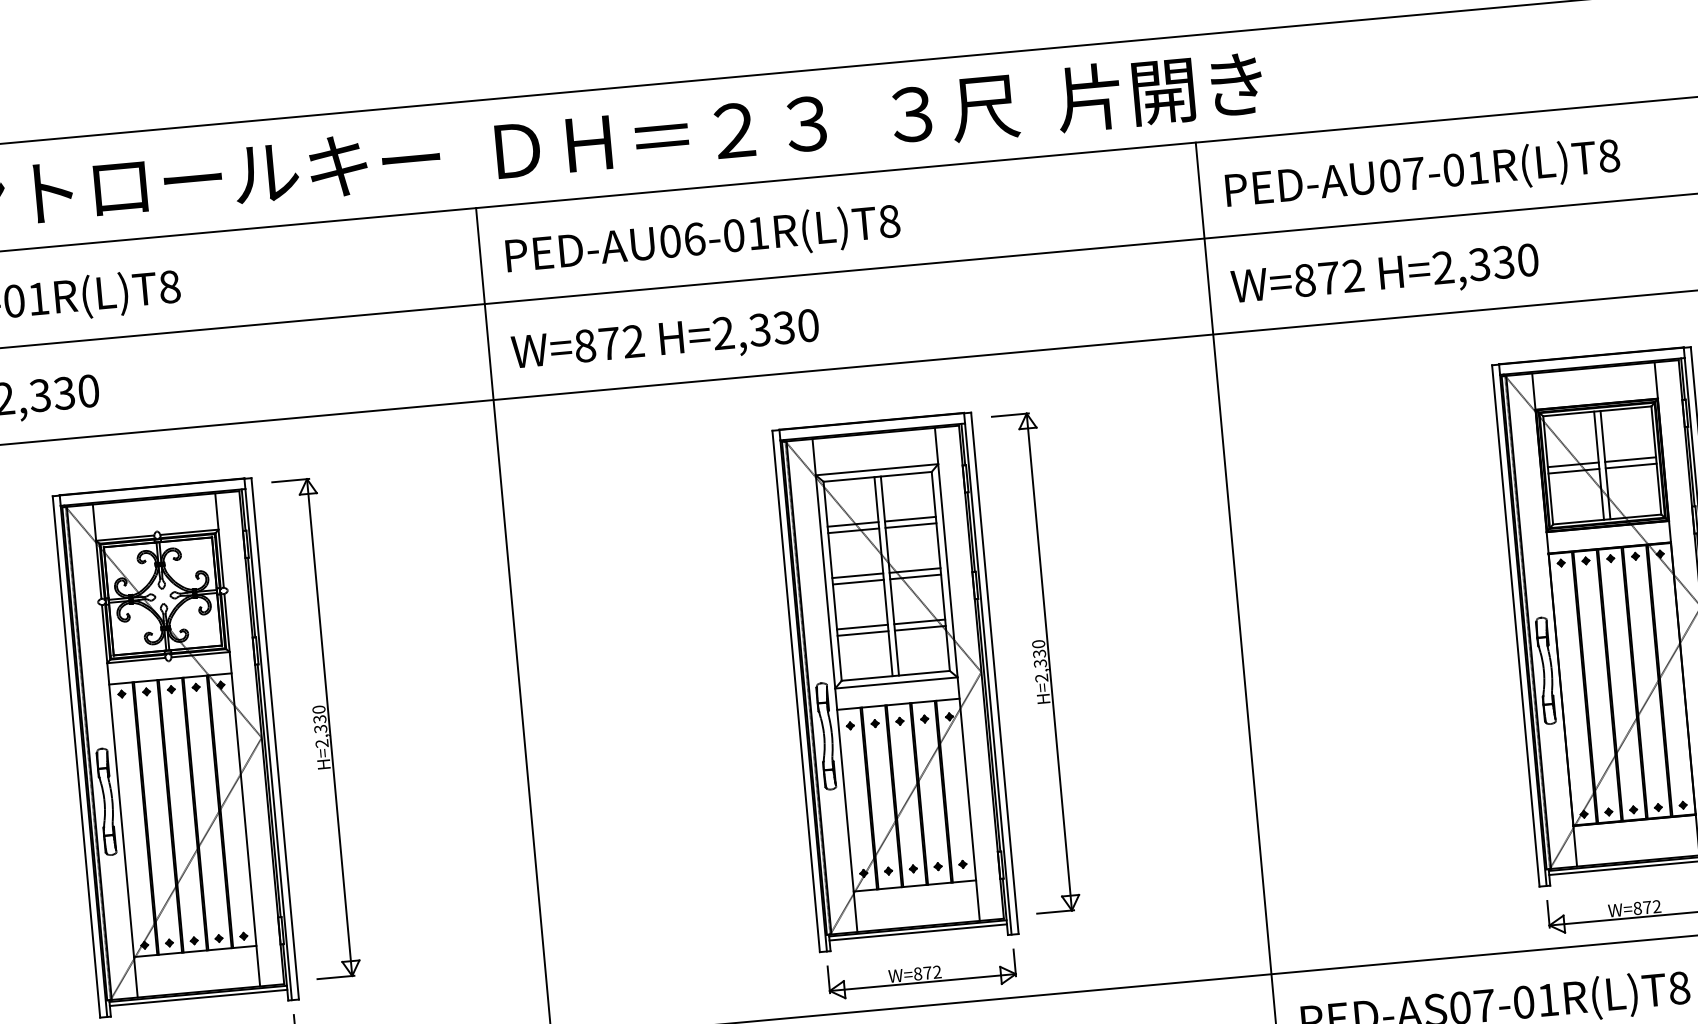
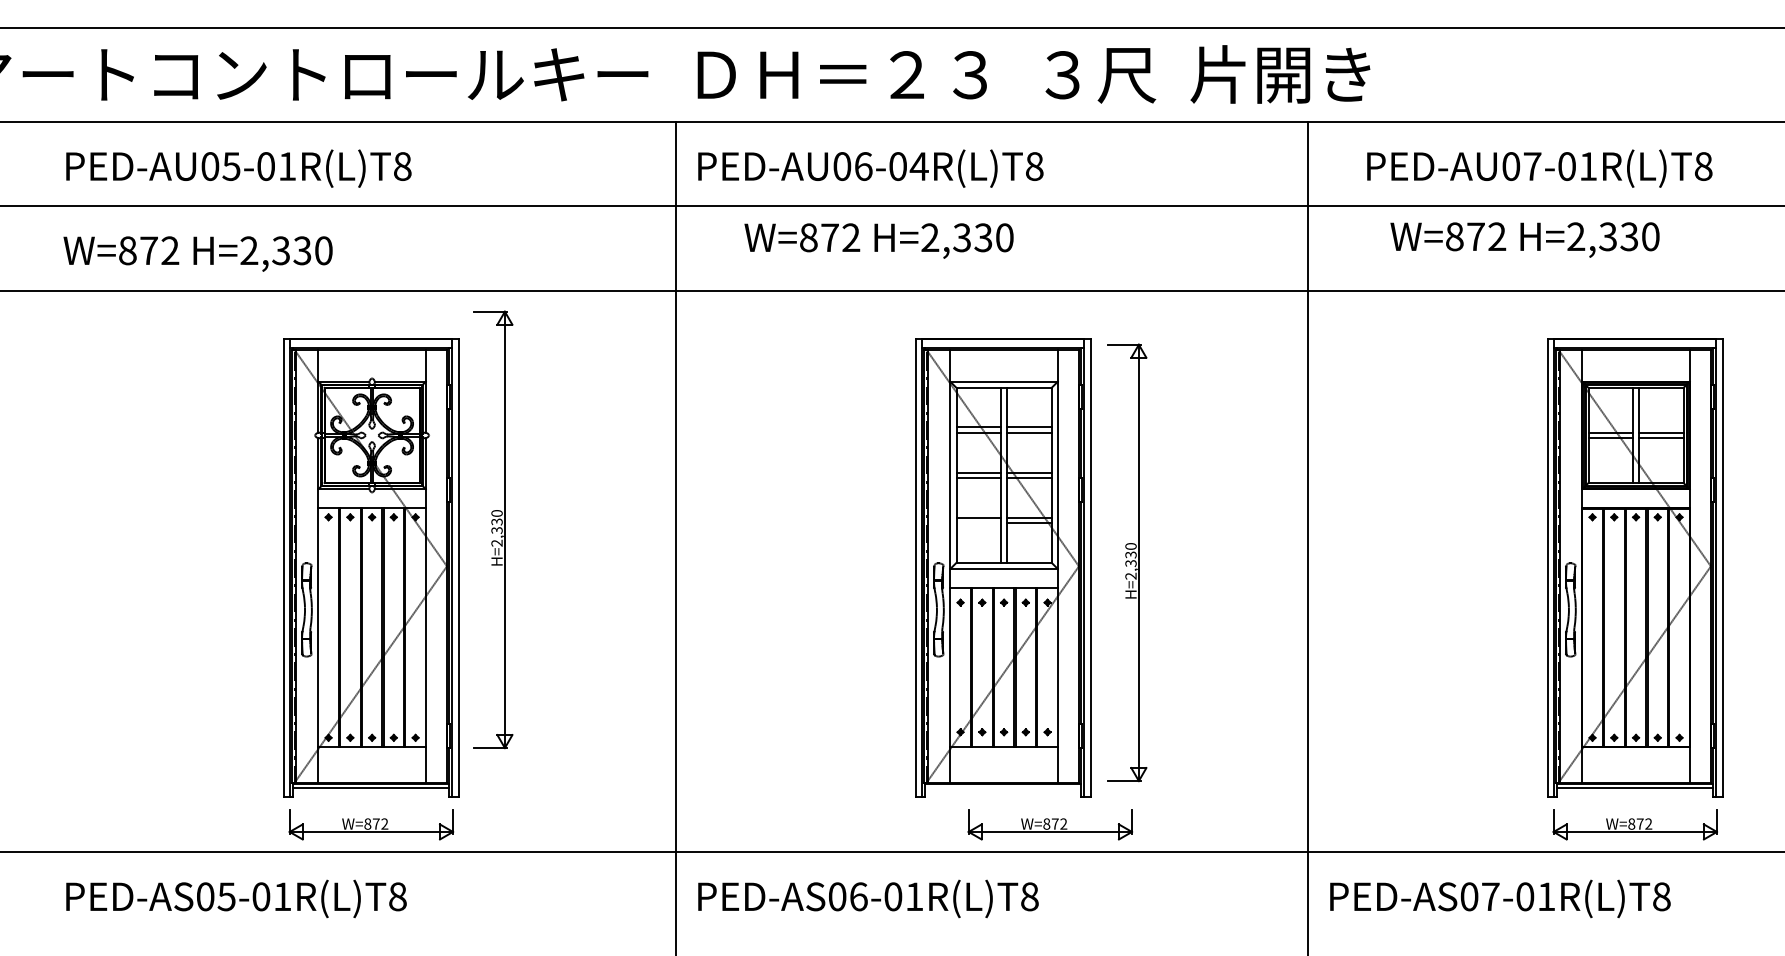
text: (1422, 175) -> (1539, 168), moved
text: (757, 233) -> (918, 166), PED-AU06-01R(L)T8 -> PED-AU06-04R(L)T8
text: (1384, 276) -> (1524, 239), moved
text: (664, 341) -> (878, 240), moved
line: (862, 633) -> (978, 523), removed
part: (316, 728) -> (493, 529), moved
line: (918, 931) -> (1003, 787), removed
part: (921, 974) -> (1049, 824), moved

